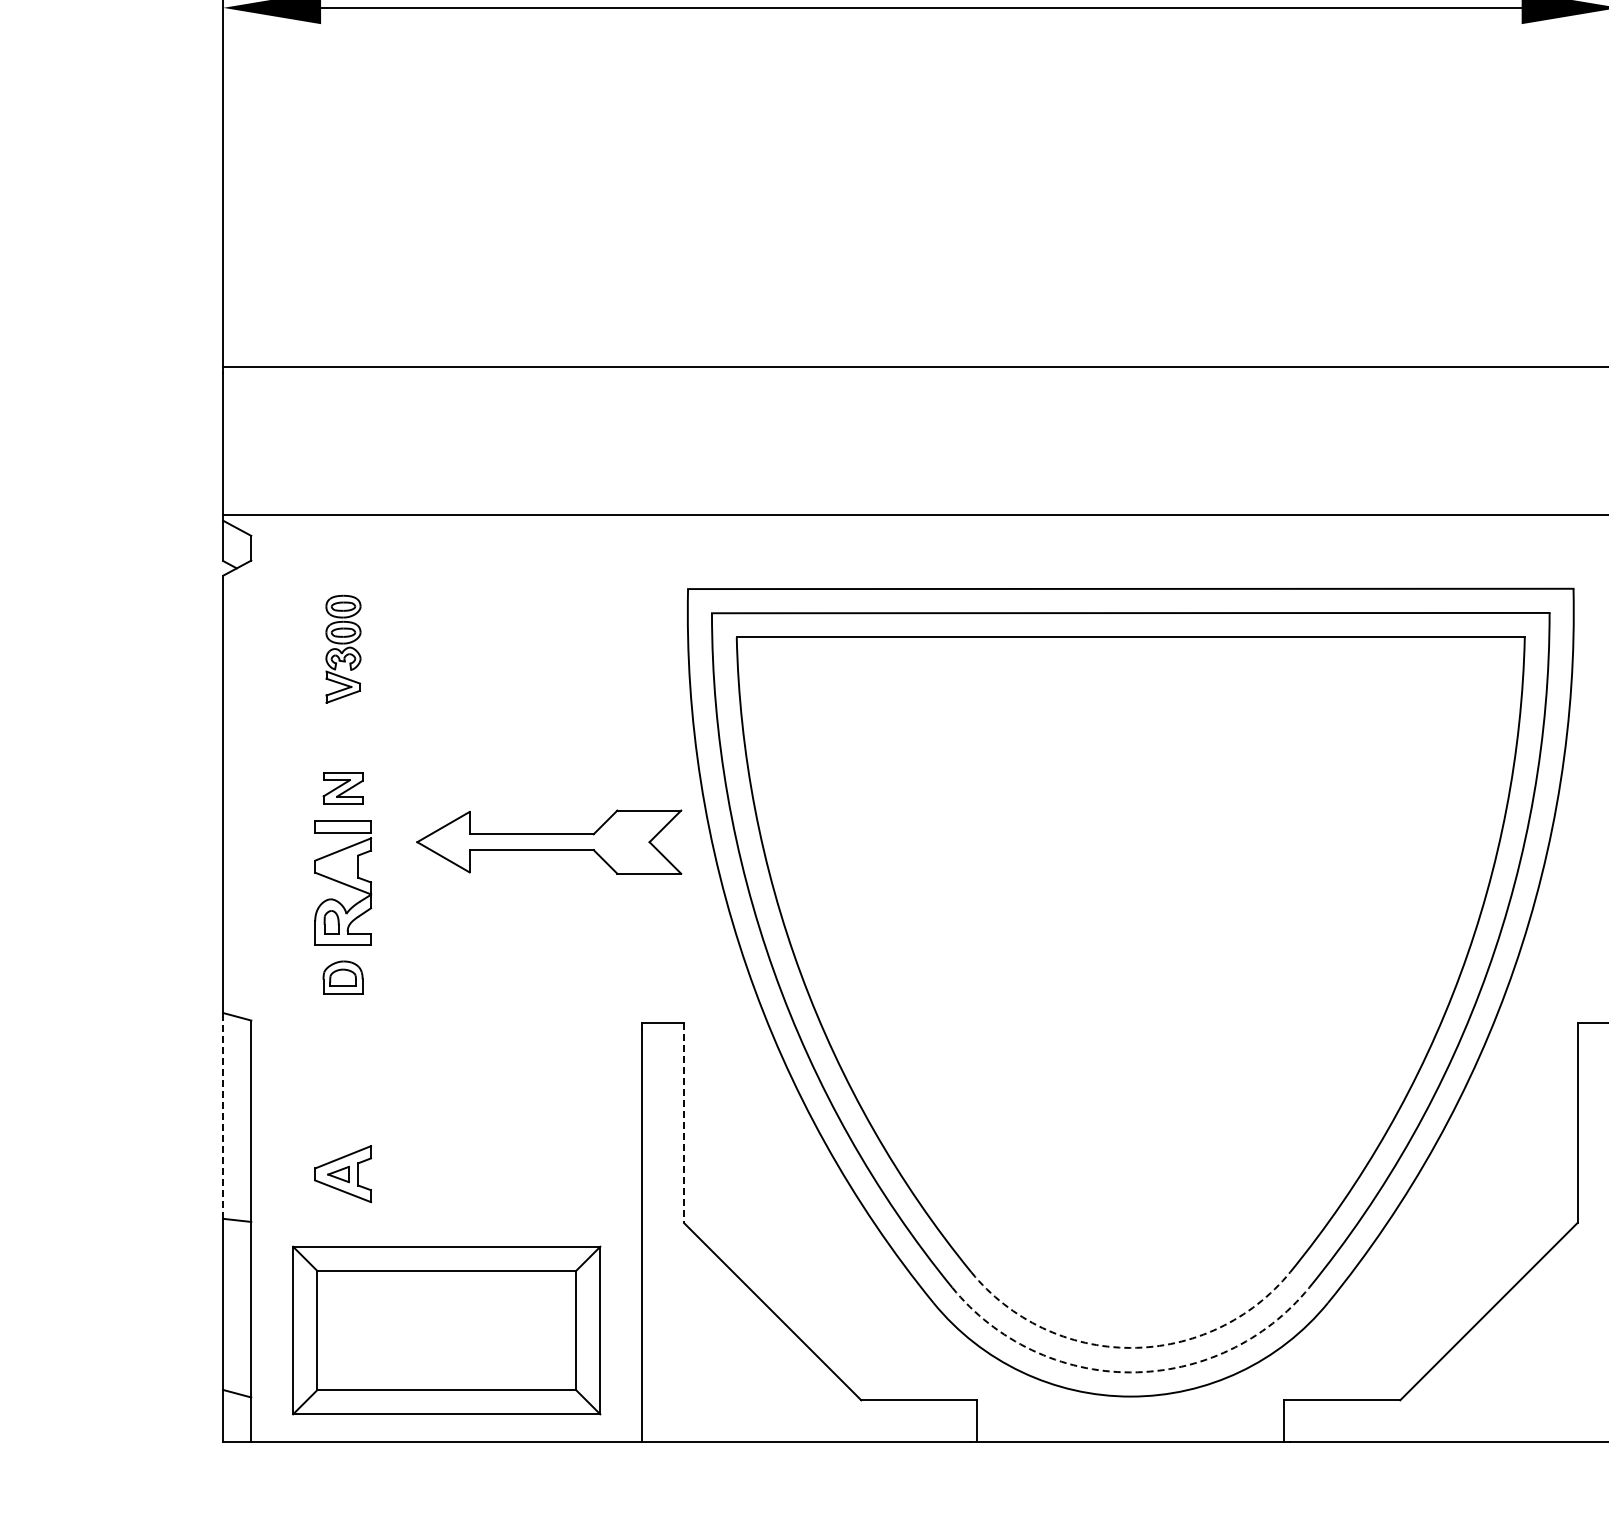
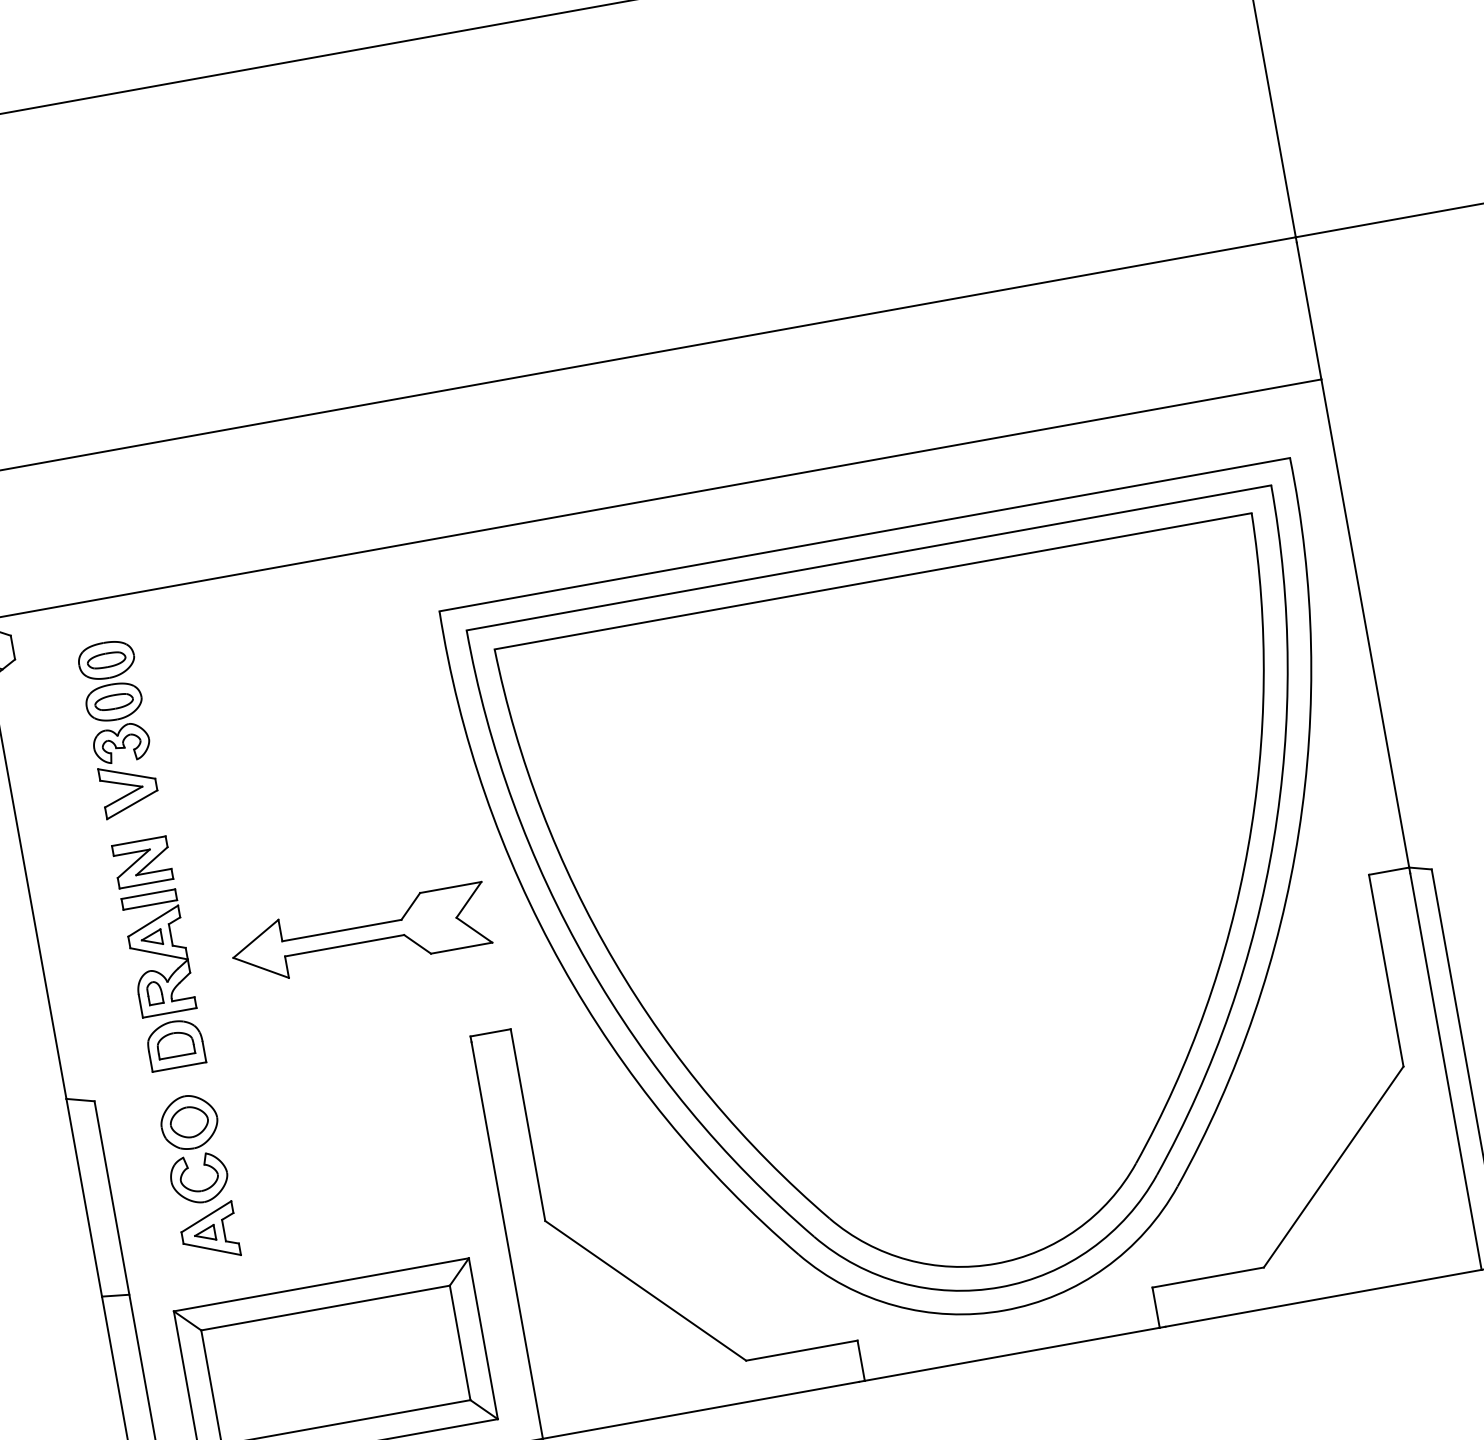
part: (343, 649) -> (119, 728), size x1.67
part: (343, 788) -> (143, 862), size x1.43
part: (549, 841) -> (360, 934), moved
part: (338, 866) -> (151, 938), added
part: (342, 977) -> (174, 1044), size x1.43
part: (342, 1086) -> (193, 1148), added
line: (223, 1115) -> (84, 1197), dashed -> solid
line: (684, 1123) -> (528, 1125), dashed -> solid
arc: (1130, 1347) -> (995, 1263), dashed -> solid
arc: (1130, 1372) -> (999, 1287), dashed -> solid

